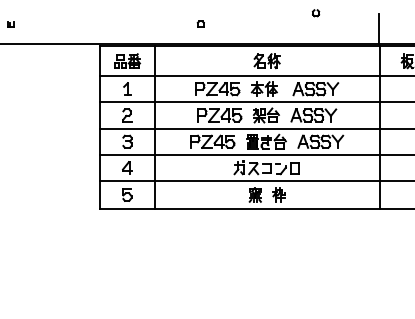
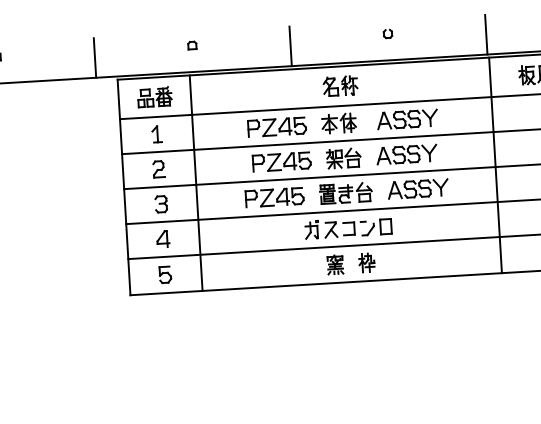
part: (316, 13) -> (388, 34), moved
part: (200, 23) -> (191, 44), moved
line: (84, 29) -> (95, 58), added
line: (231, 29) -> (290, 46), added

